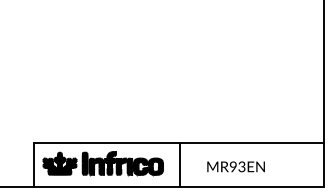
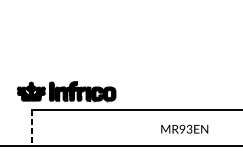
part: (102, 163) -> (66, 91), moved
line: (34, 165) -> (32, 128), solid -> dashed
line: (179, 165) -> (150, 128), removed
text: (235, 166) -> (184, 128), moved

